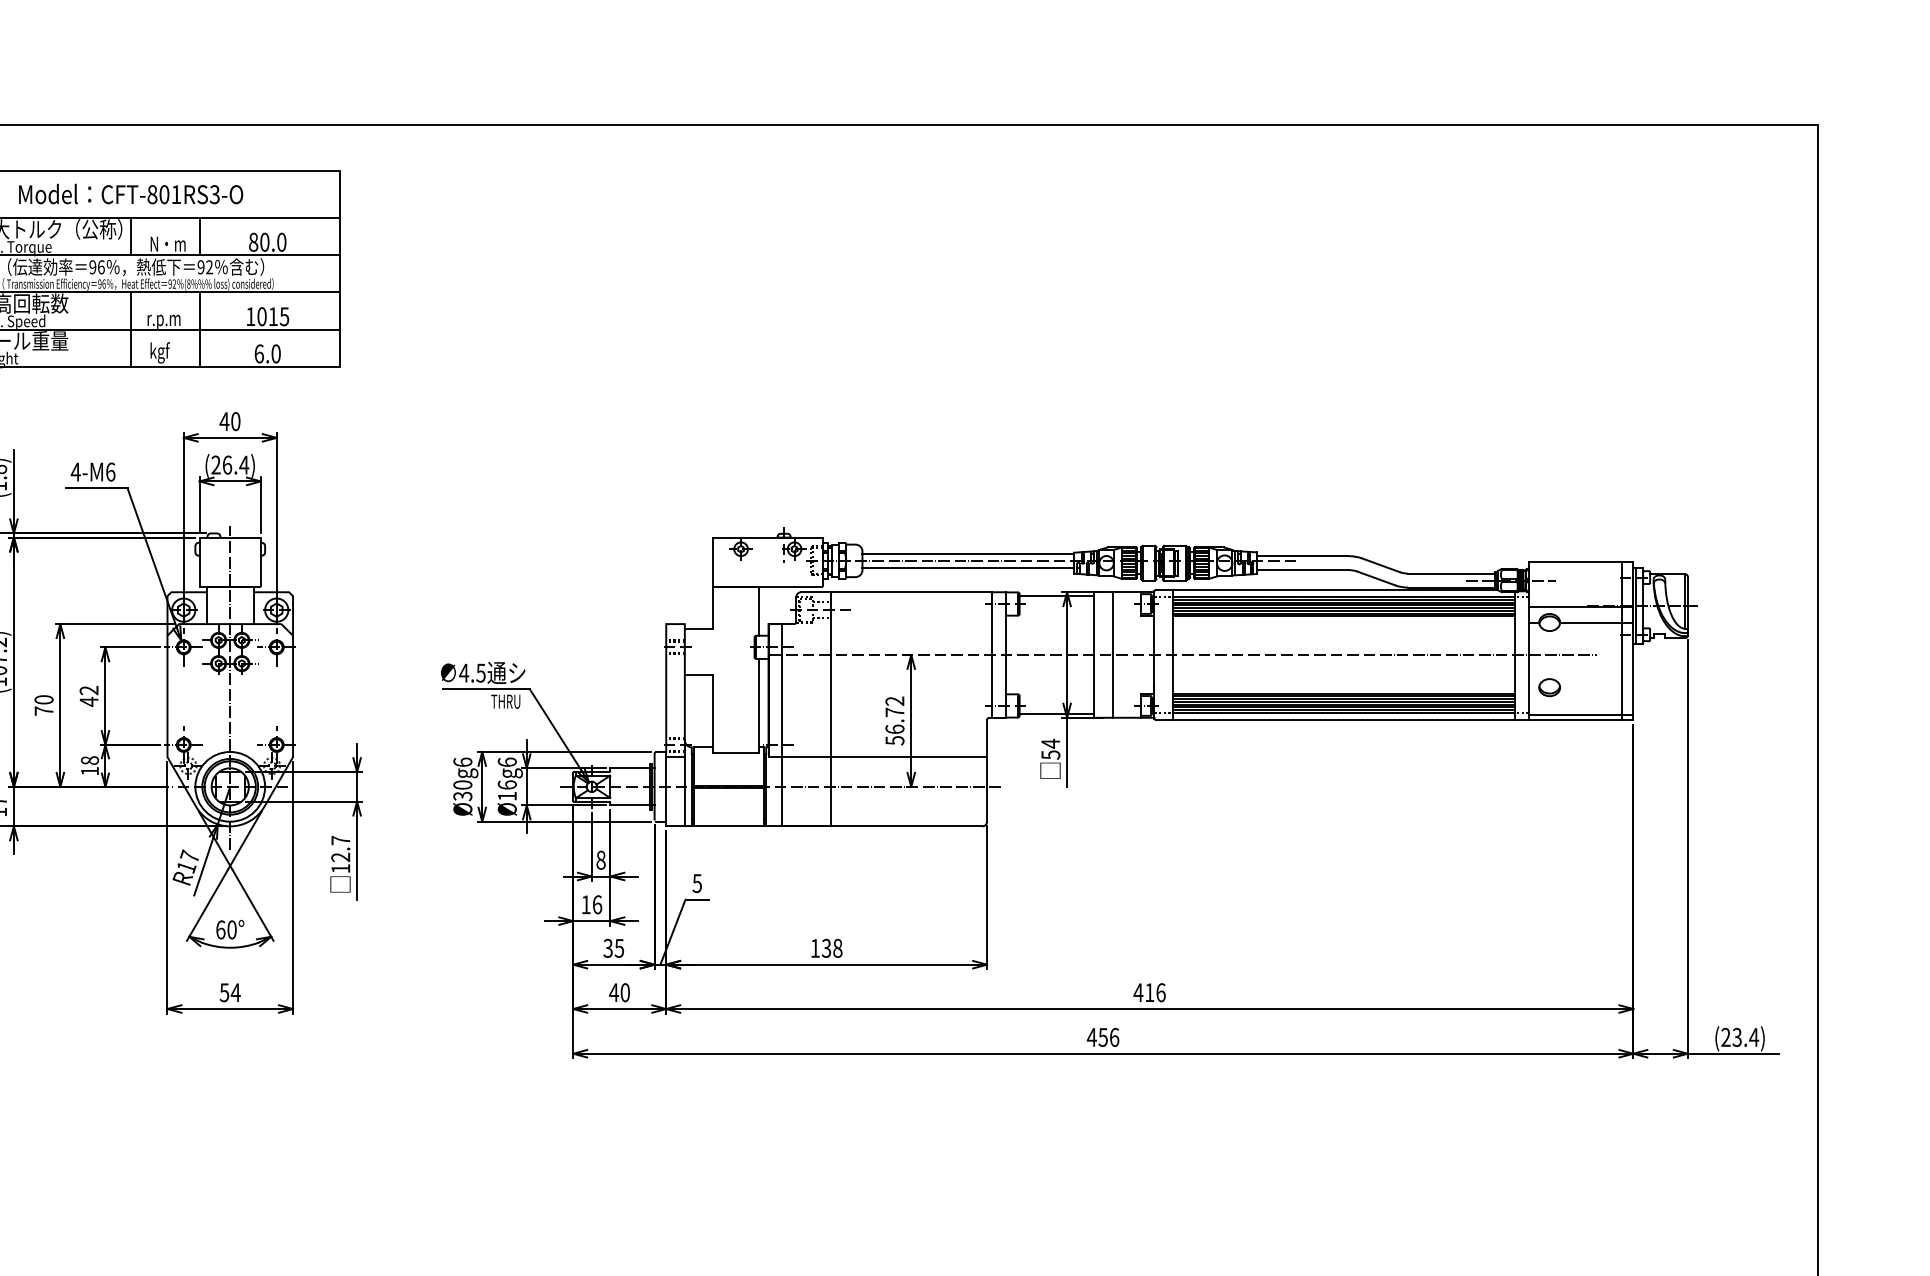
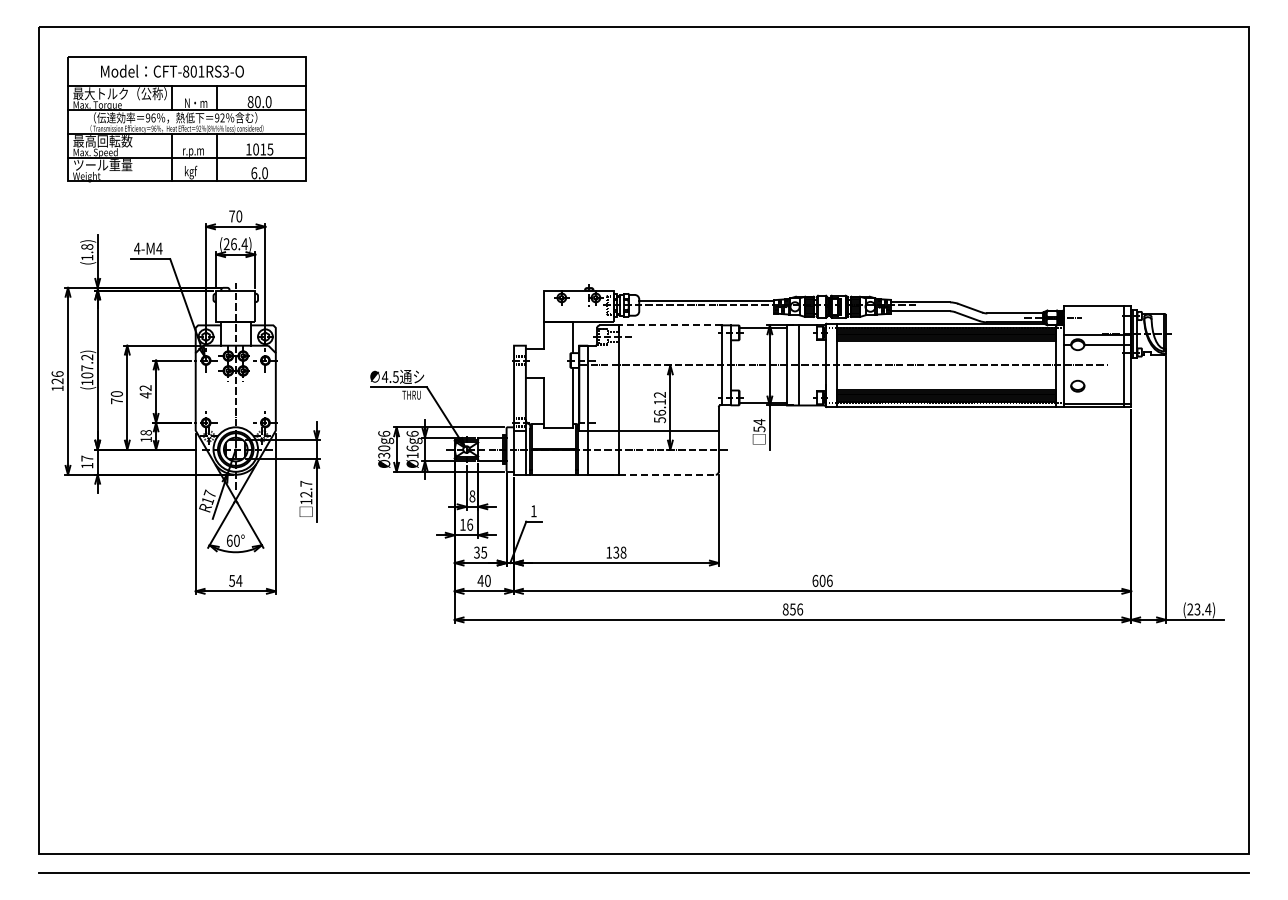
text: (223, 421) -> (231, 216), 40 -> 70
text: (110, 471) -> (159, 248), 4-M6 -> 4-M4
line: (967, 567) -> (706, 309), removed
line: (911, 592) -> (670, 325), solid -> dashed
text: (894, 711) -> (659, 401), 56.72 -> 56.12
line: (908, 825) -> (668, 474), solid -> dashed
text: (696, 883) -> (533, 511), 5 -> 1
text: (1143, 992) -> (818, 580), 416 -> 606
text: (1091, 1037) -> (785, 609), 456 -> 856

